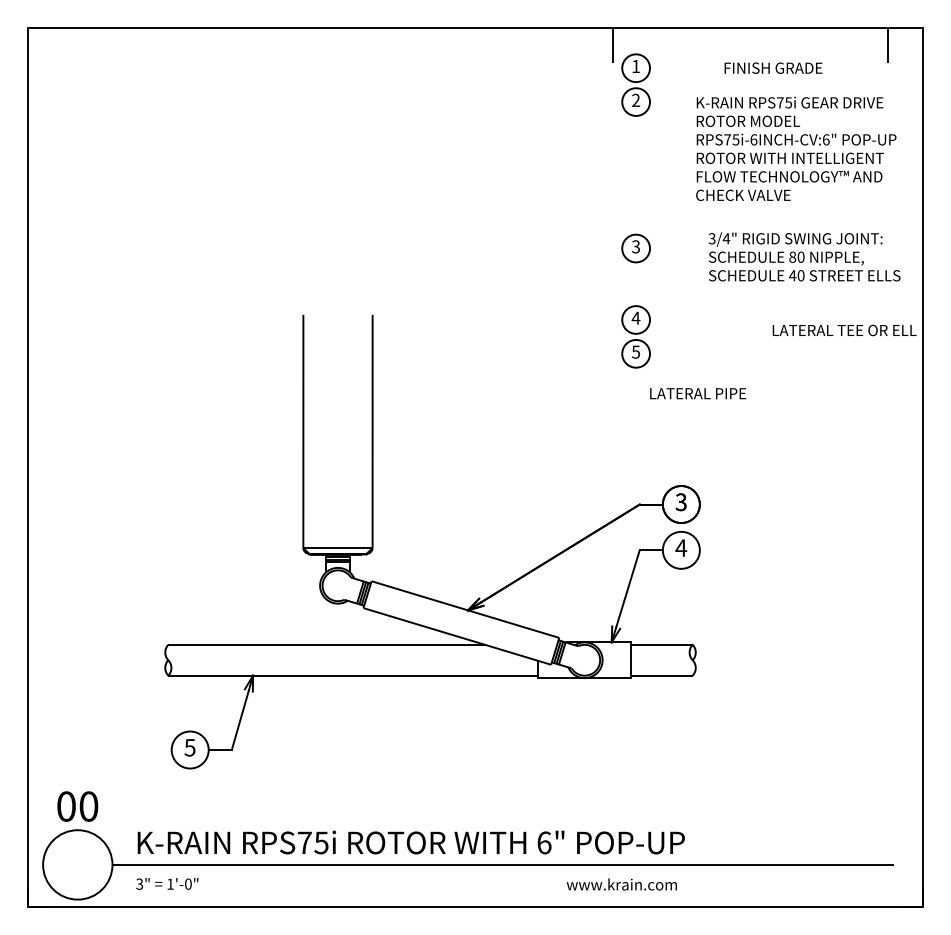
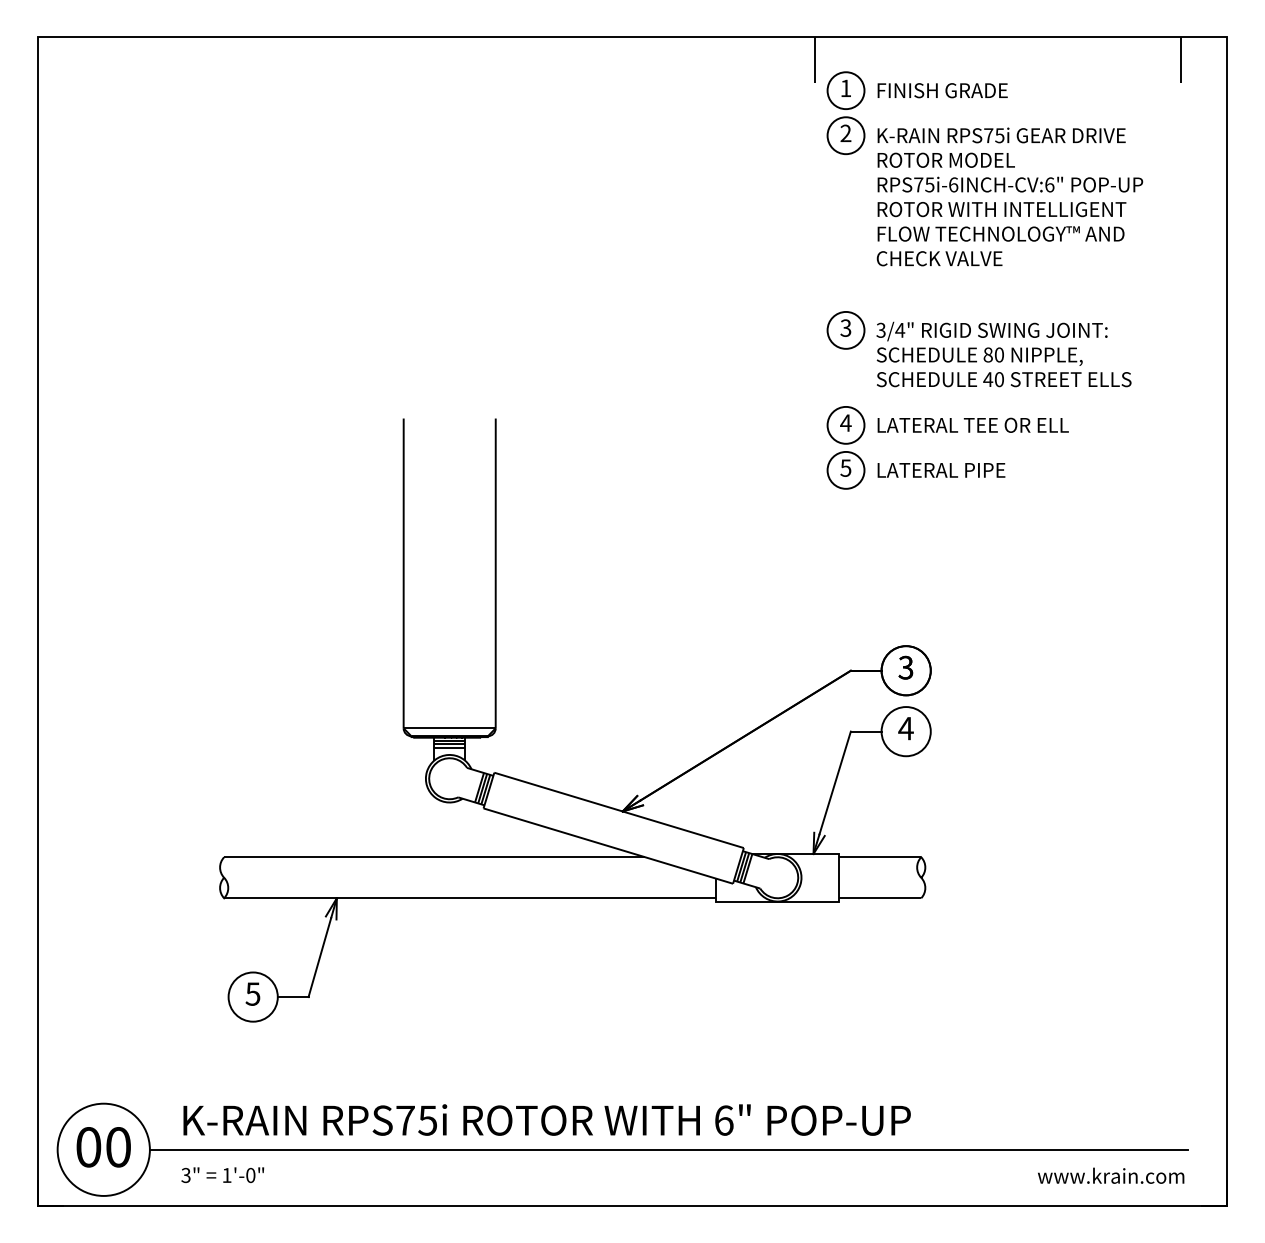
text: (773, 68) -> (942, 90), moved
text: (795, 148) -> (1009, 196), moved
text: (804, 256) -> (1003, 354), moved
text: (844, 329) -> (972, 424), moved
text: (698, 393) -> (941, 470), moved
text: (77, 806) -> (103, 1147), moved
text: (622, 884) -> (1111, 1175), moved

